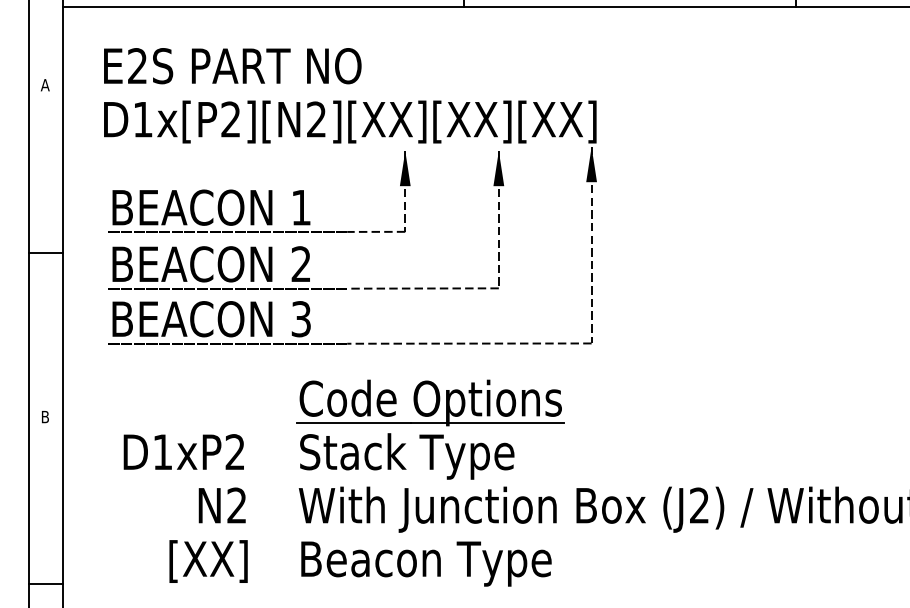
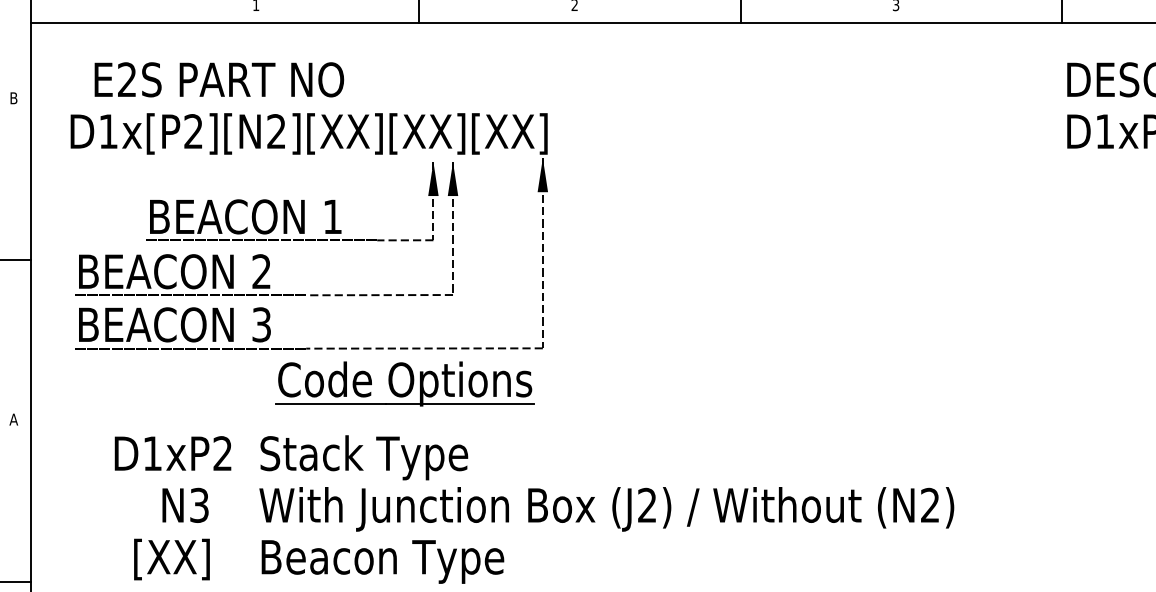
text: (232, 65) -> (219, 79), moved
text: (44, 85) -> (13, 98), A -> B
part: (259, 191) -> (292, 201), moved
part: (430, 402) -> (404, 383), moved
text: (44, 416) -> (13, 419), B -> A
text: (183, 452) -> (172, 453), moved
text: (237, 505) -> (199, 505), N2 -> N3

